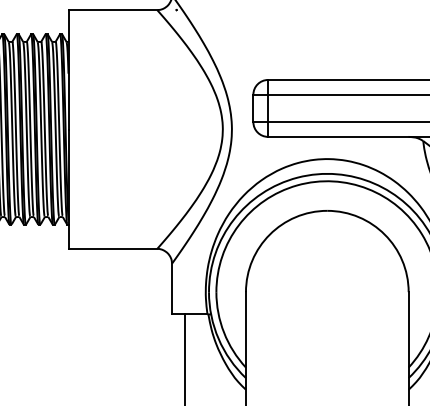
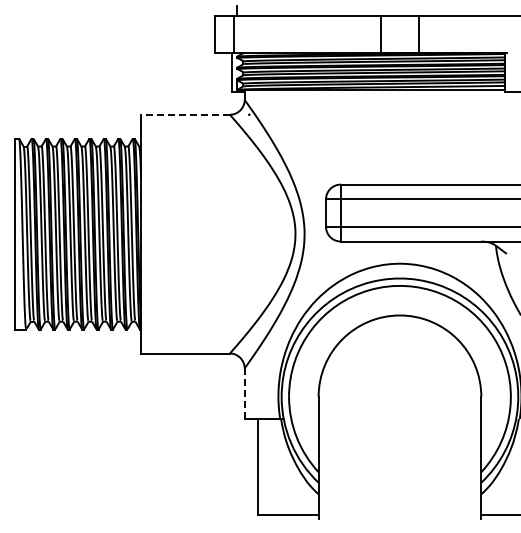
line: (112, 9) -> (185, 114), solid -> dashed
line: (171, 289) -> (244, 394), solid -> dashed

